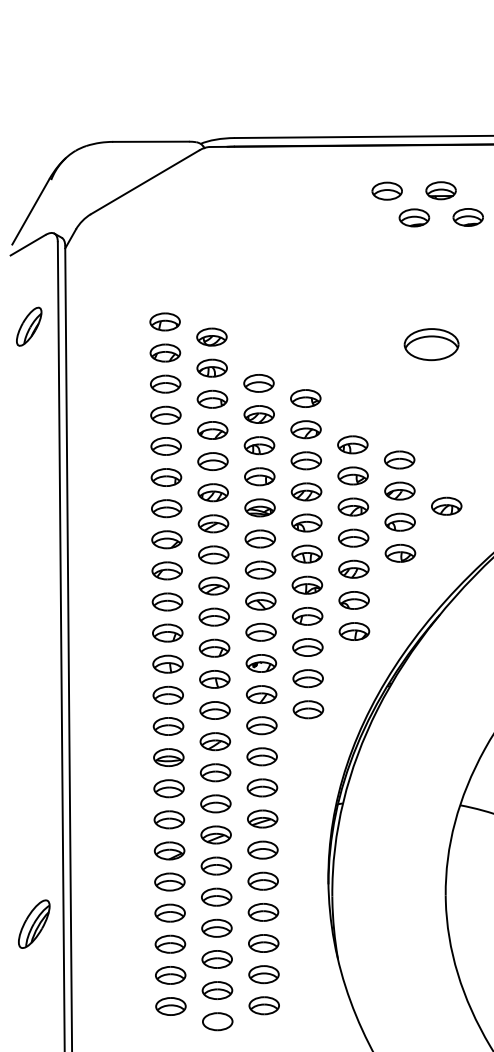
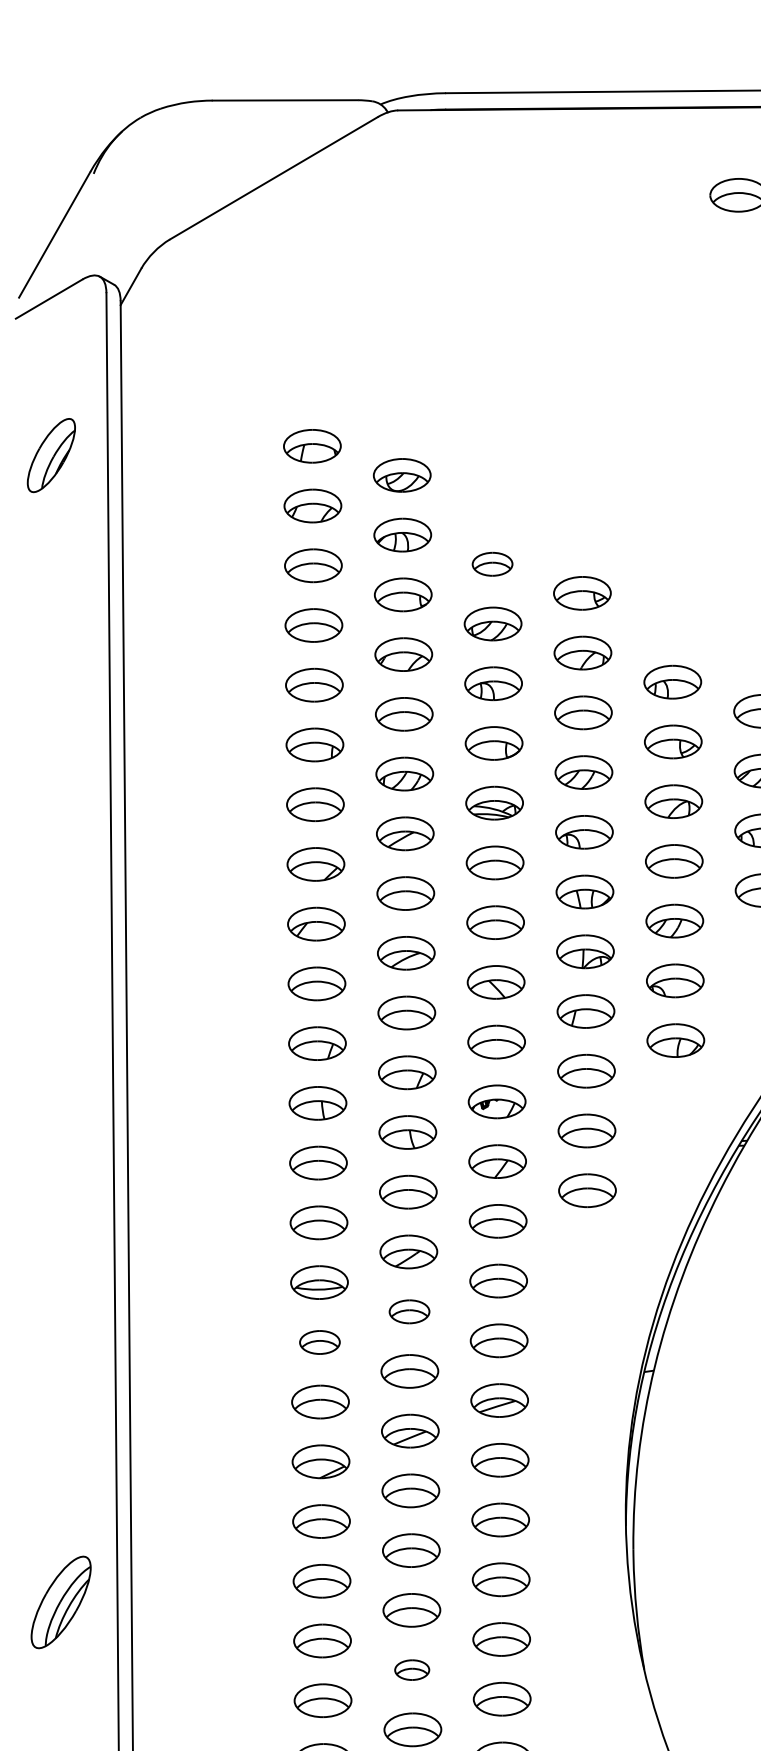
part: (258, 383) -> (491, 564), size x0.7
part: (215, 772) -> (409, 1311), size x0.7
part: (168, 788) -> (318, 1341), size x0.7
part: (216, 959) -> (411, 1670), size x0.6

